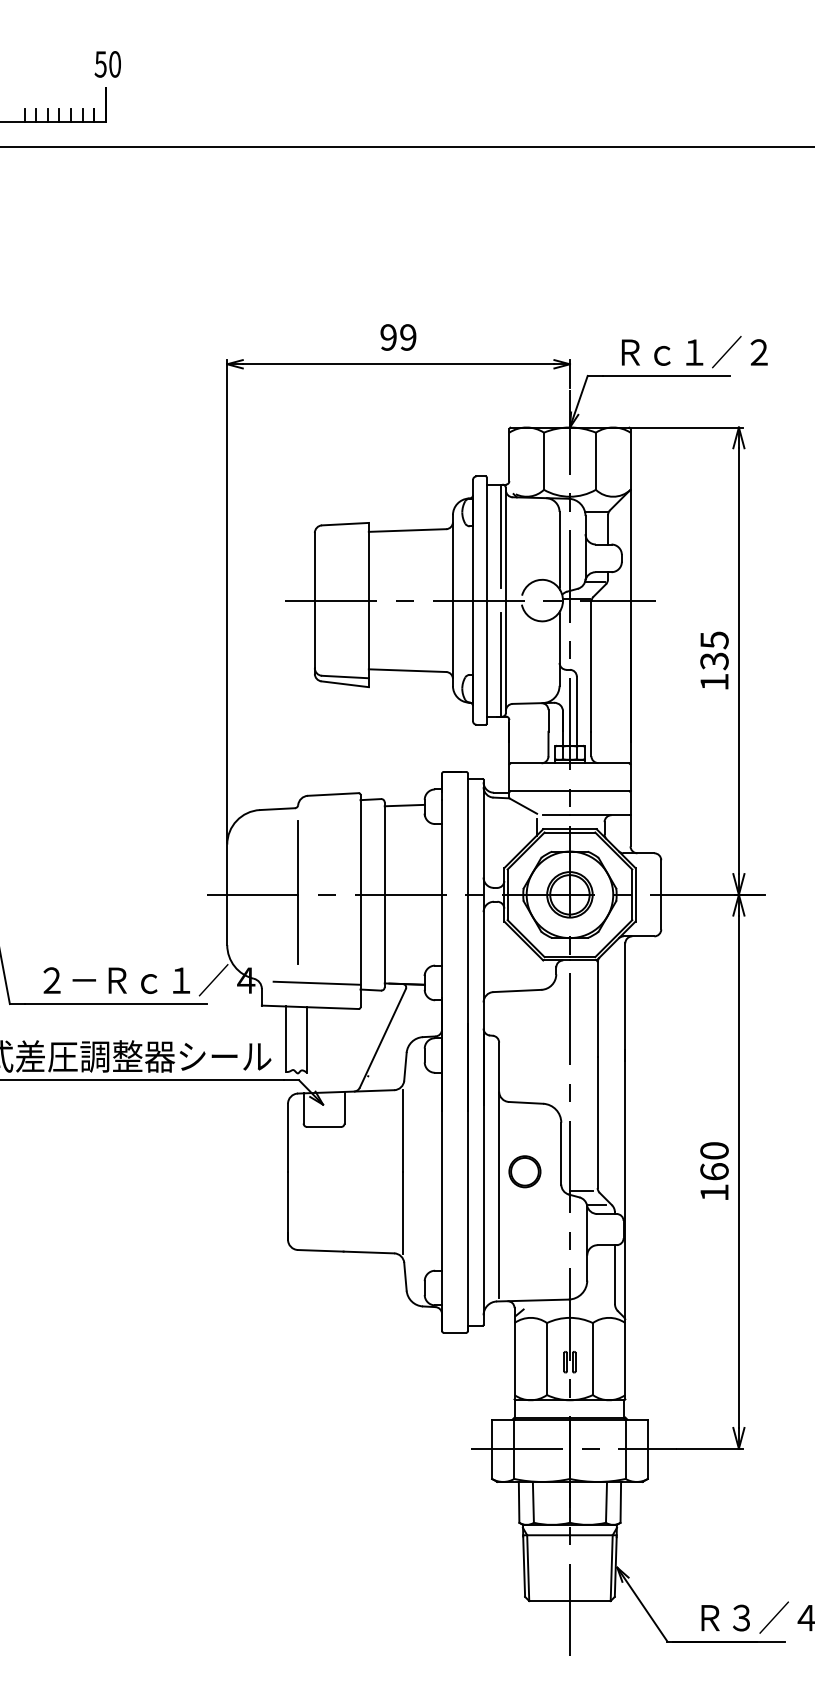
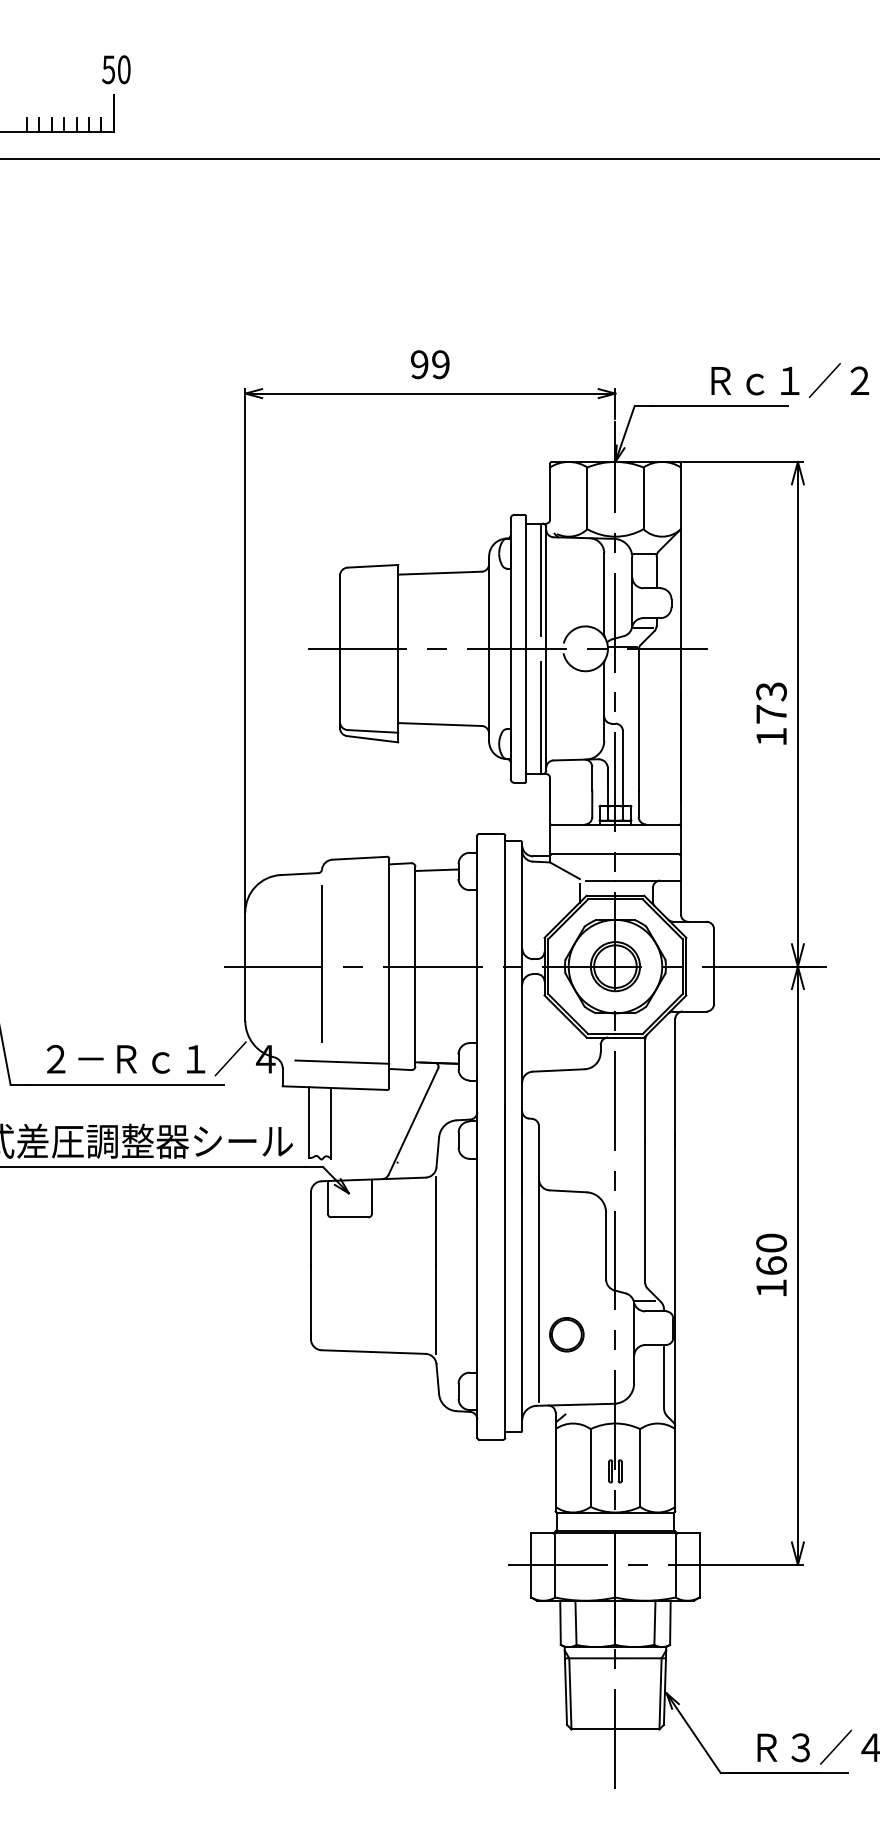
text: (694, 352) -> (789, 380), moved
text: (714, 651) -> (771, 703), 135 -> 173
part: (524, 1171) -> (566, 1334), moved
line: (581, 1190) -> (627, 1286), removed

